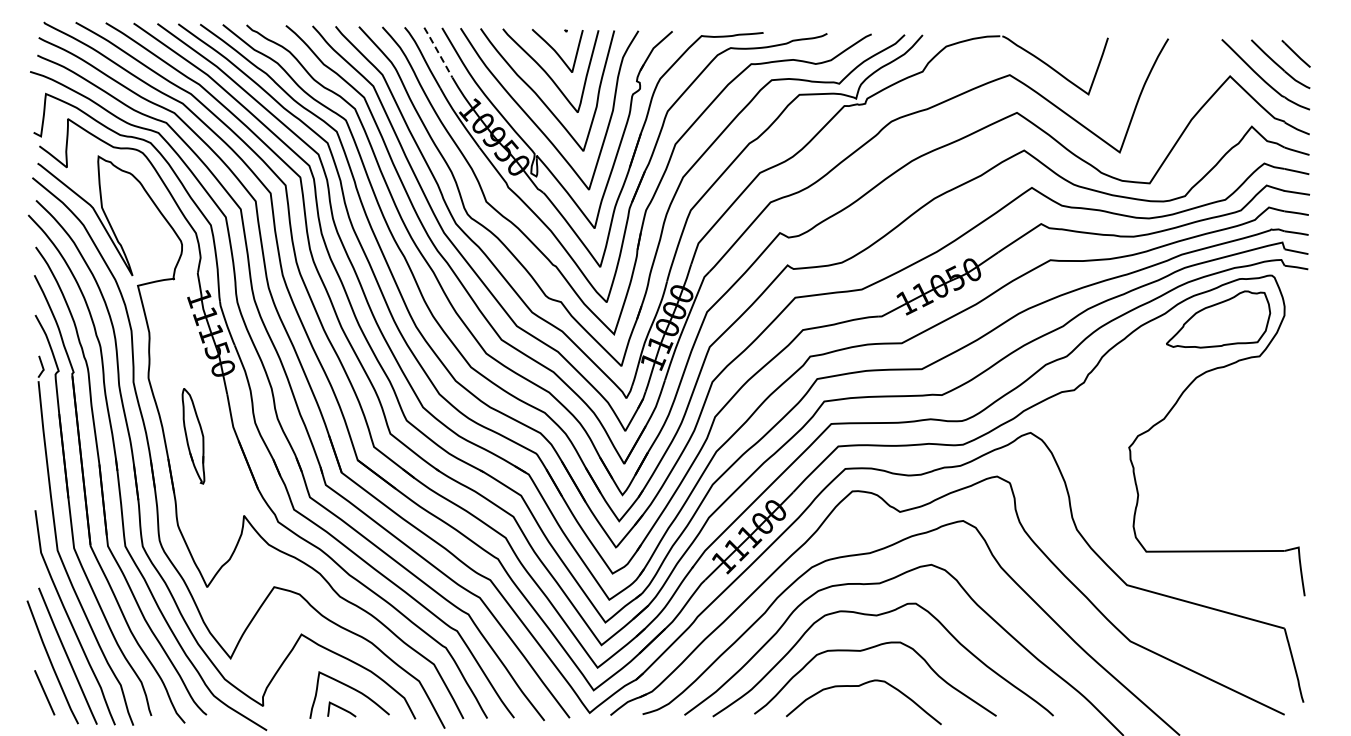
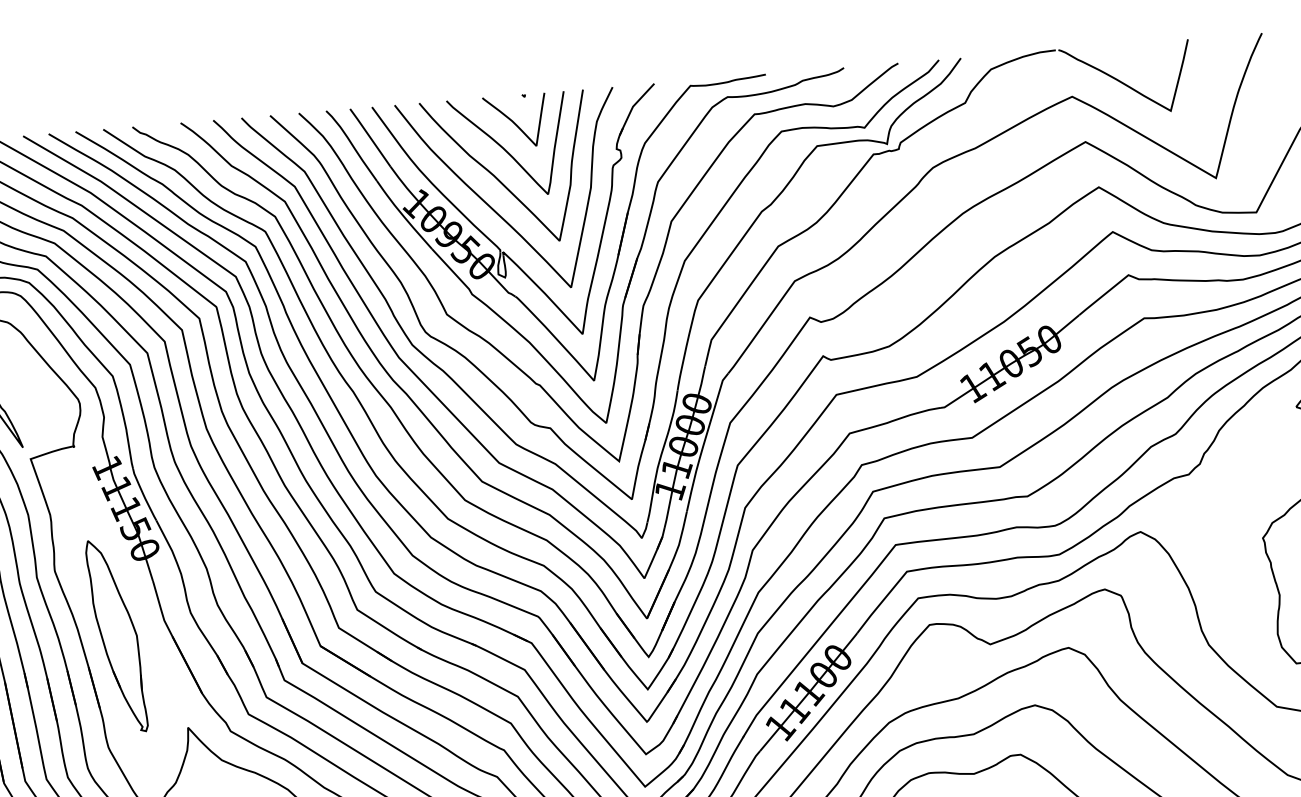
line: (438, 53) -> (370, 138), dashed -> solid
part: (193, 436) -> (116, 636), size x1.67

